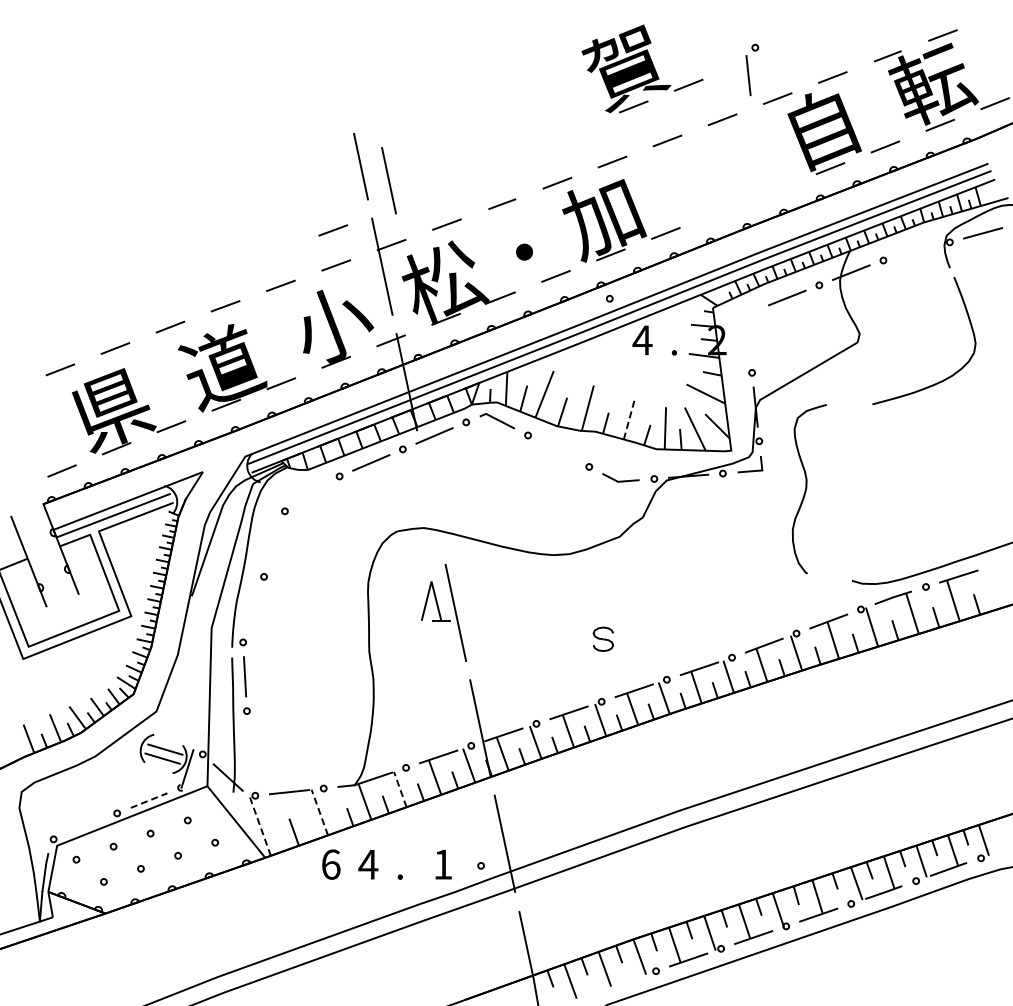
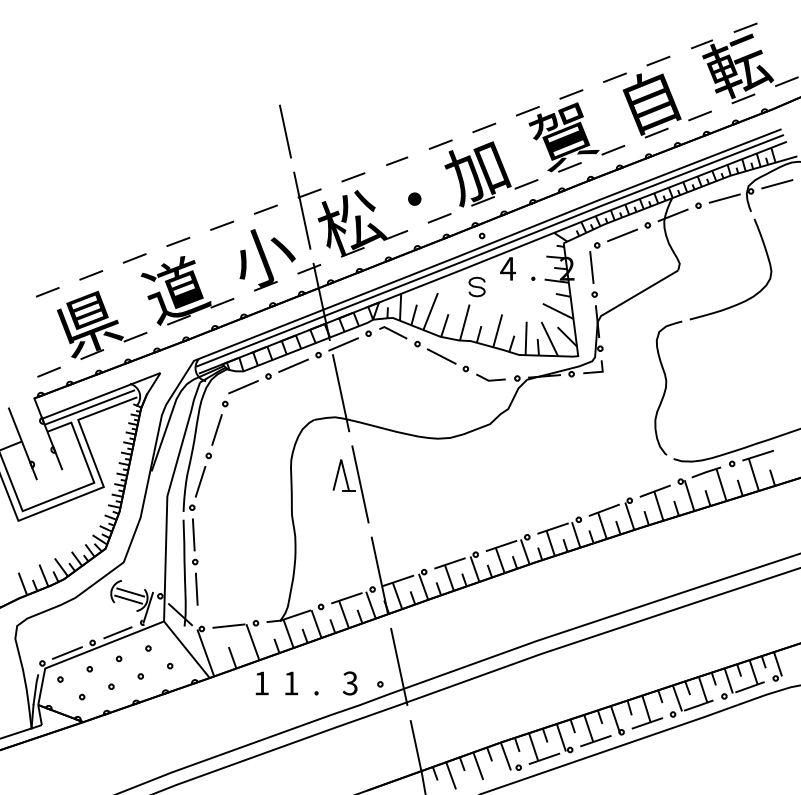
part: (642, 68) -> (576, 136), moved
part: (752, 69) -> (595, 262), moved
line: (388, 180) -> (307, 142), removed
line: (333, 230) -> (263, 182), removed
line: (916, 251) -> (724, 198), added
line: (629, 418) -> (497, 330), dashed -> solid
line: (558, 451) -> (441, 356), added
curve: (807, 488) -> (666, 387), moved
line: (307, 489) -> (243, 386), added
line: (431, 497) -> (341, 393), added
line: (274, 543) -> (217, 429), added
line: (253, 609) -> (200, 481), added
part: (603, 638) -> (477, 286), moved
line: (248, 745) -> (196, 589), added
line: (400, 789) -> (316, 624), dashed -> solid
line: (149, 800) -> (118, 632), dashed -> solid
line: (319, 812) -> (252, 642), dashed -> solid
line: (85, 825) -> (67, 652), added
line: (260, 826) -> (205, 653), dashed -> solid
text: (331, 864) -> (262, 683), 6 -> 1
text: (368, 864) -> (291, 683), 4 -> 1
text: (442, 864) -> (349, 683), 1 -> 3

